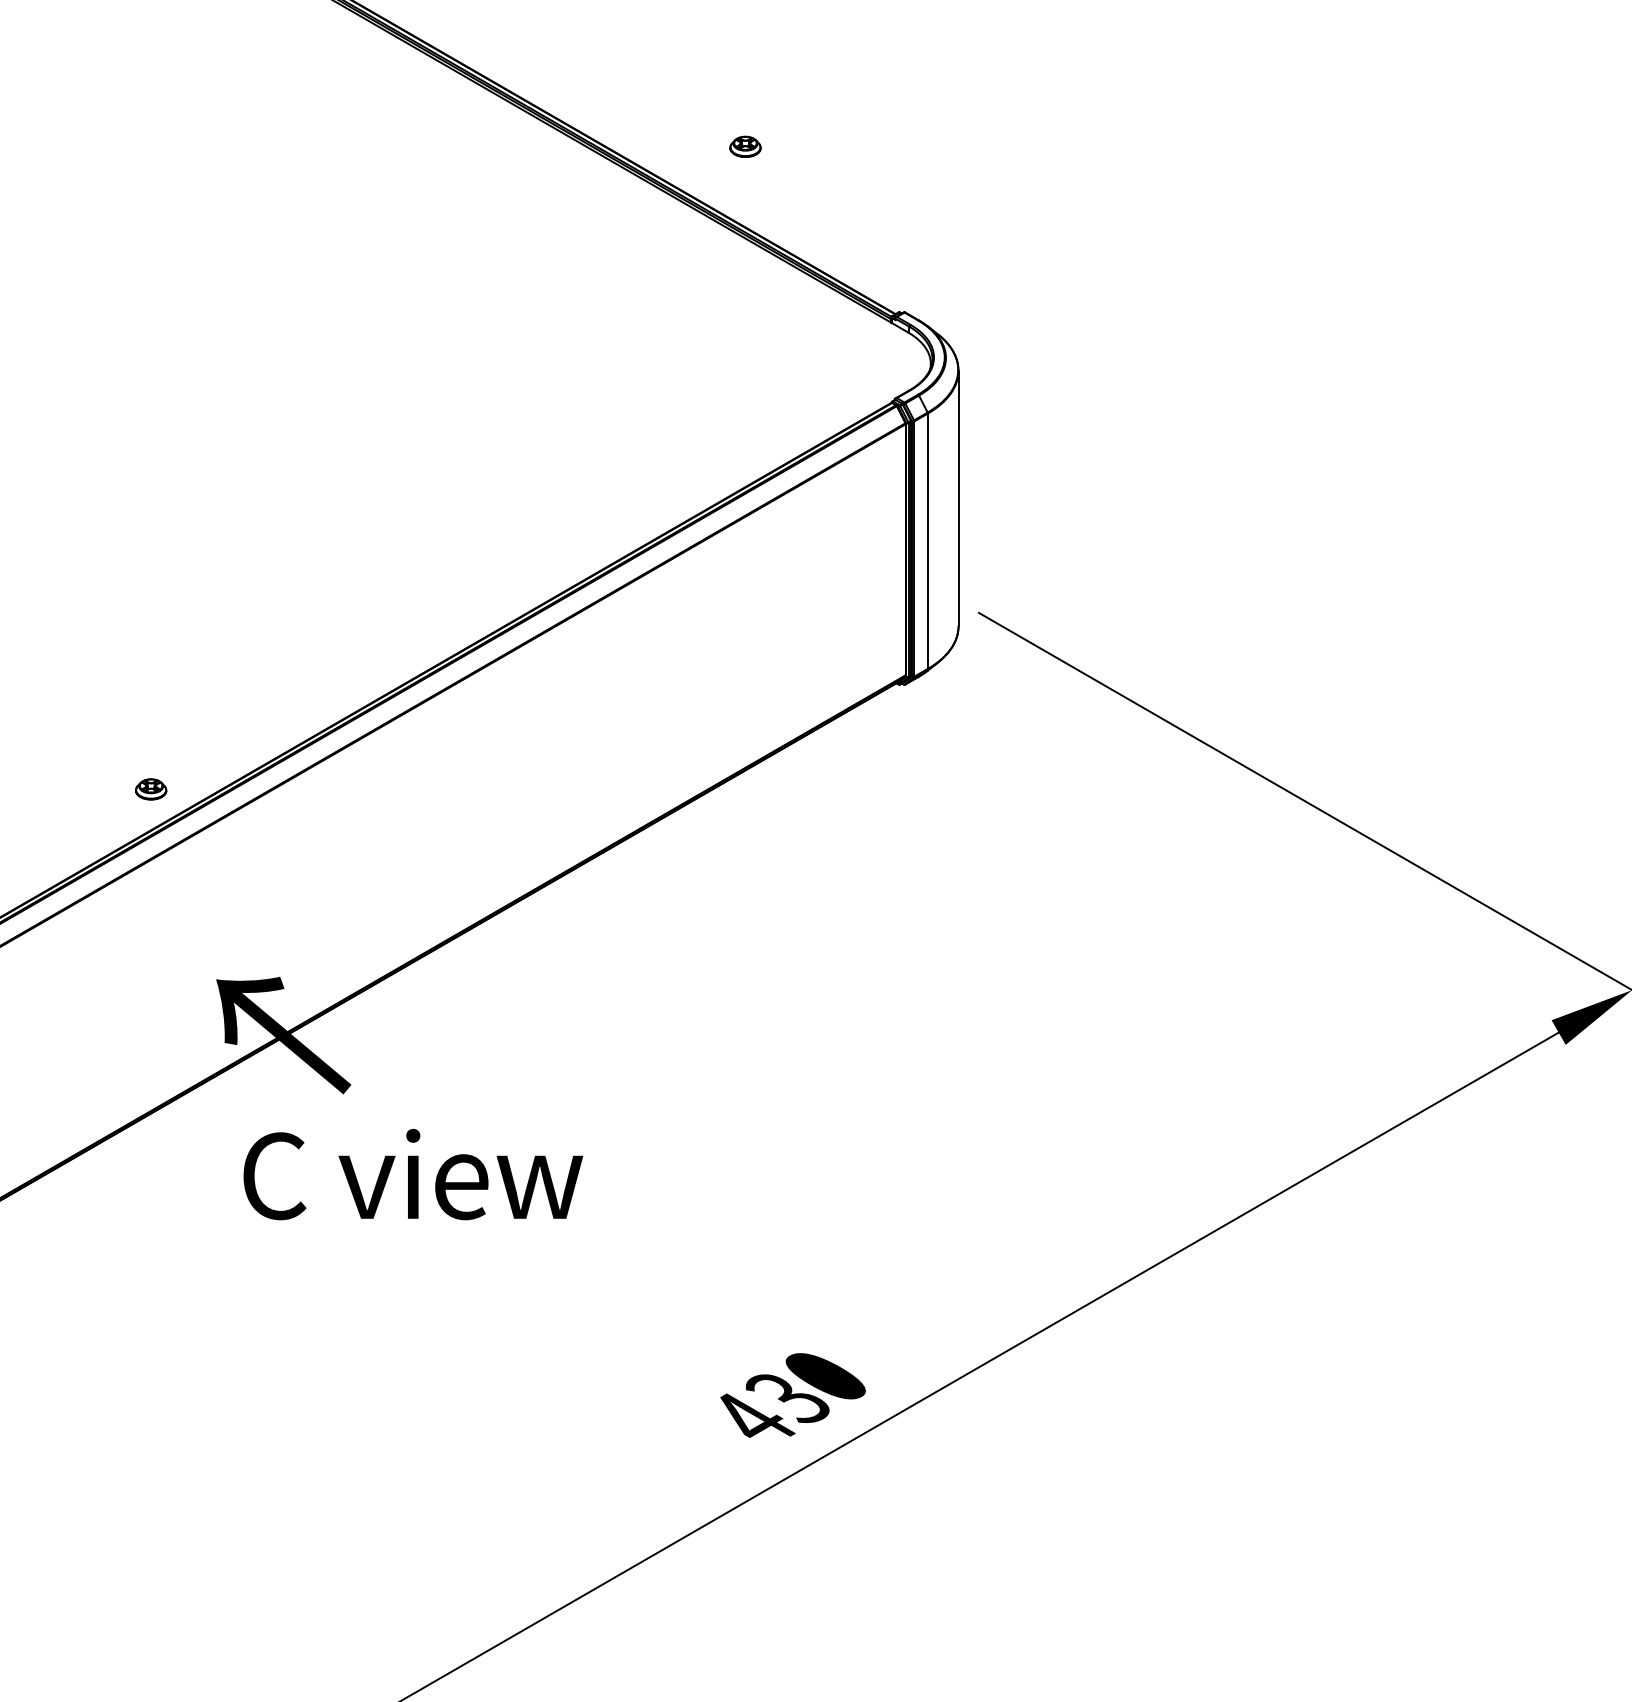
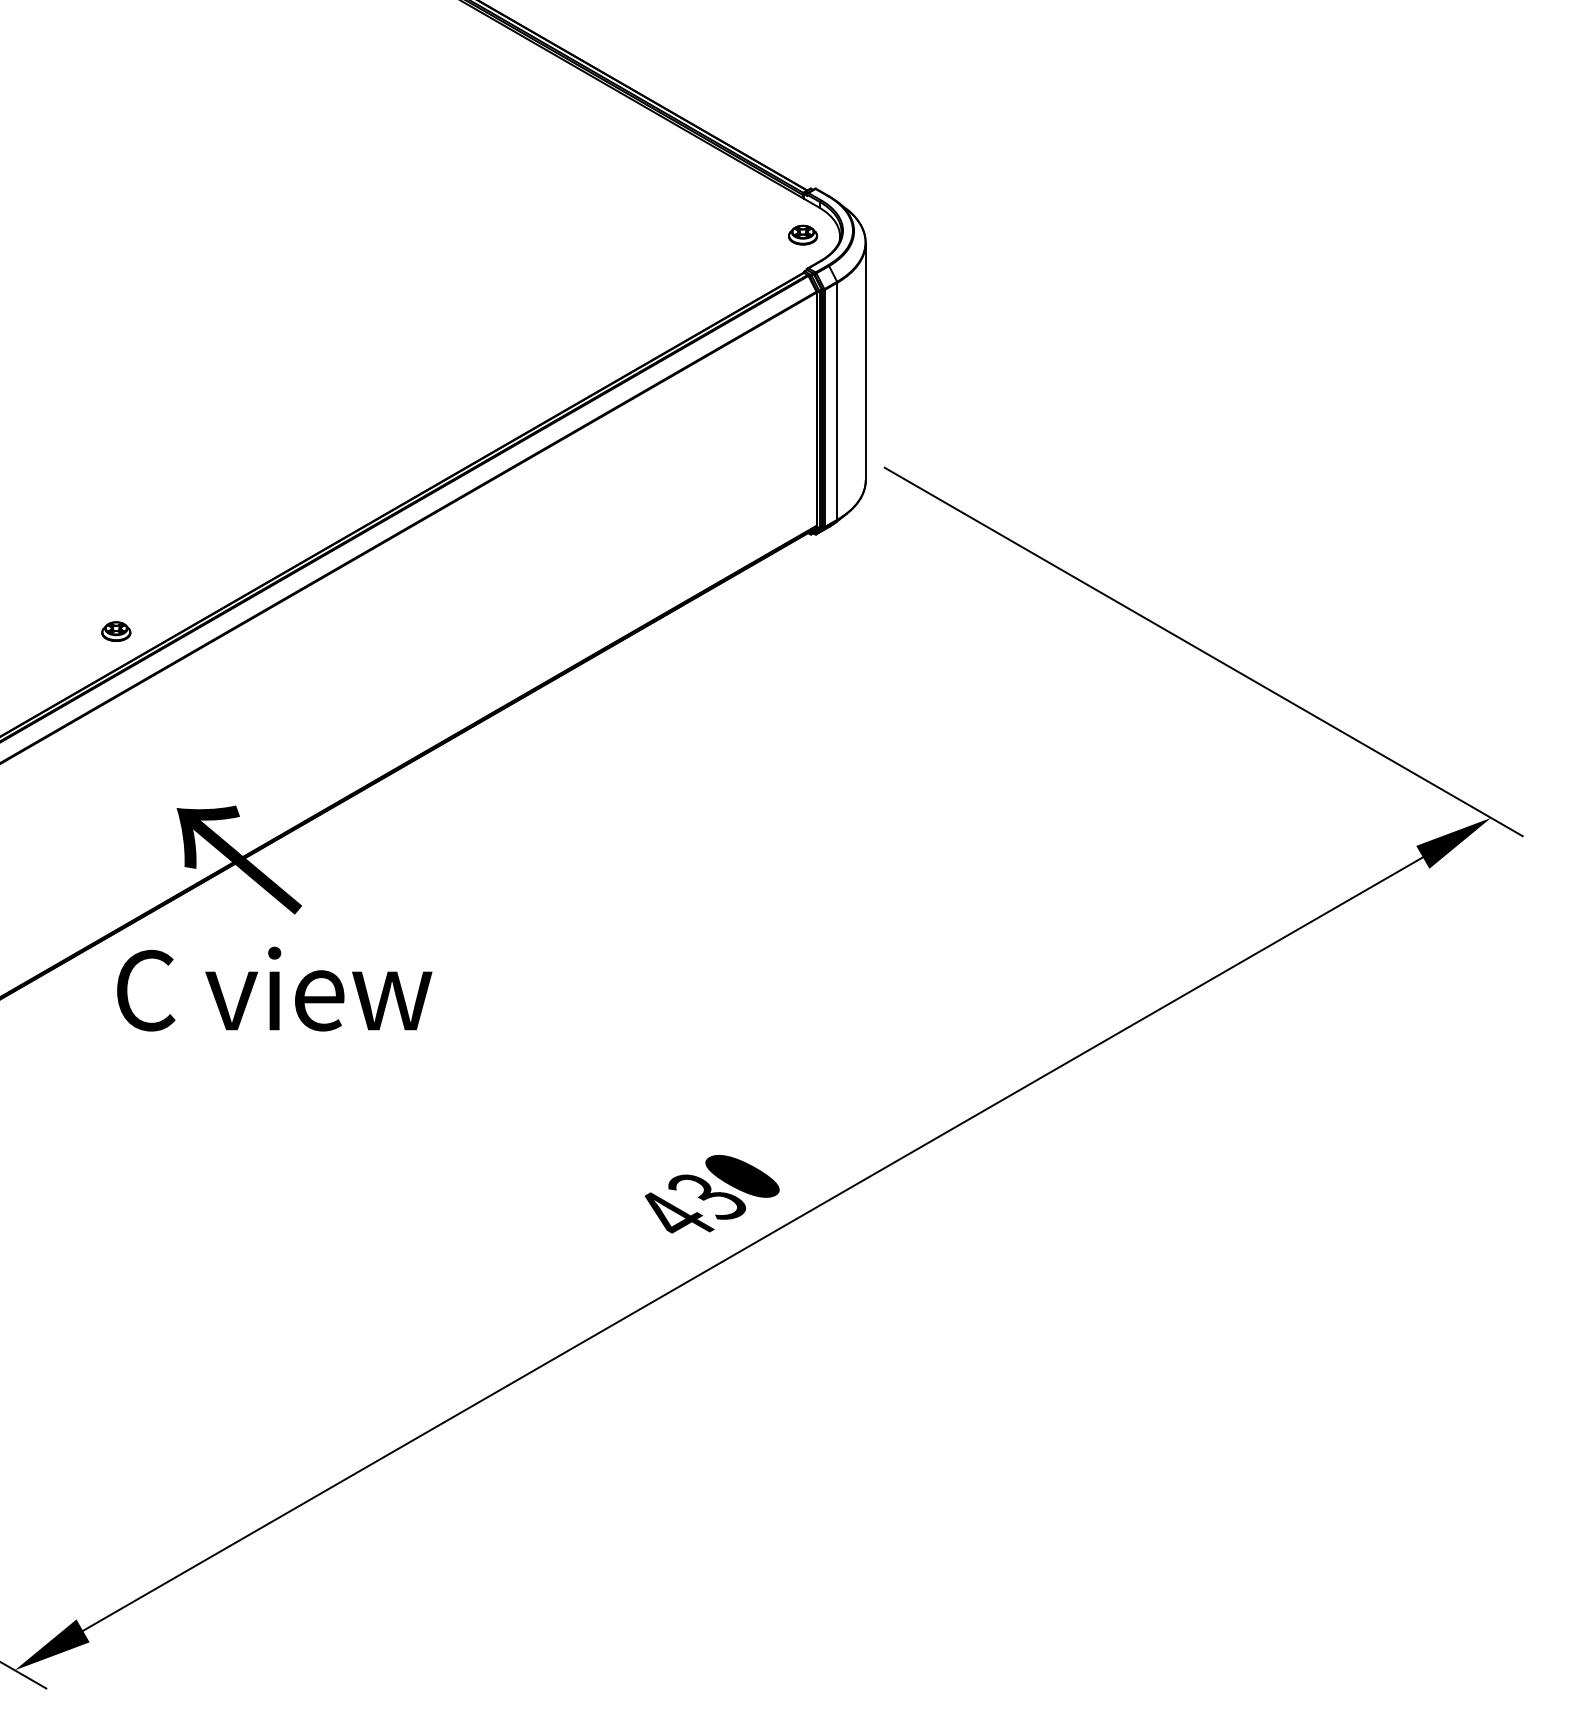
part: (746, 146) -> (803, 234), moved
text: (413, 1173) -> (274, 988), moved

